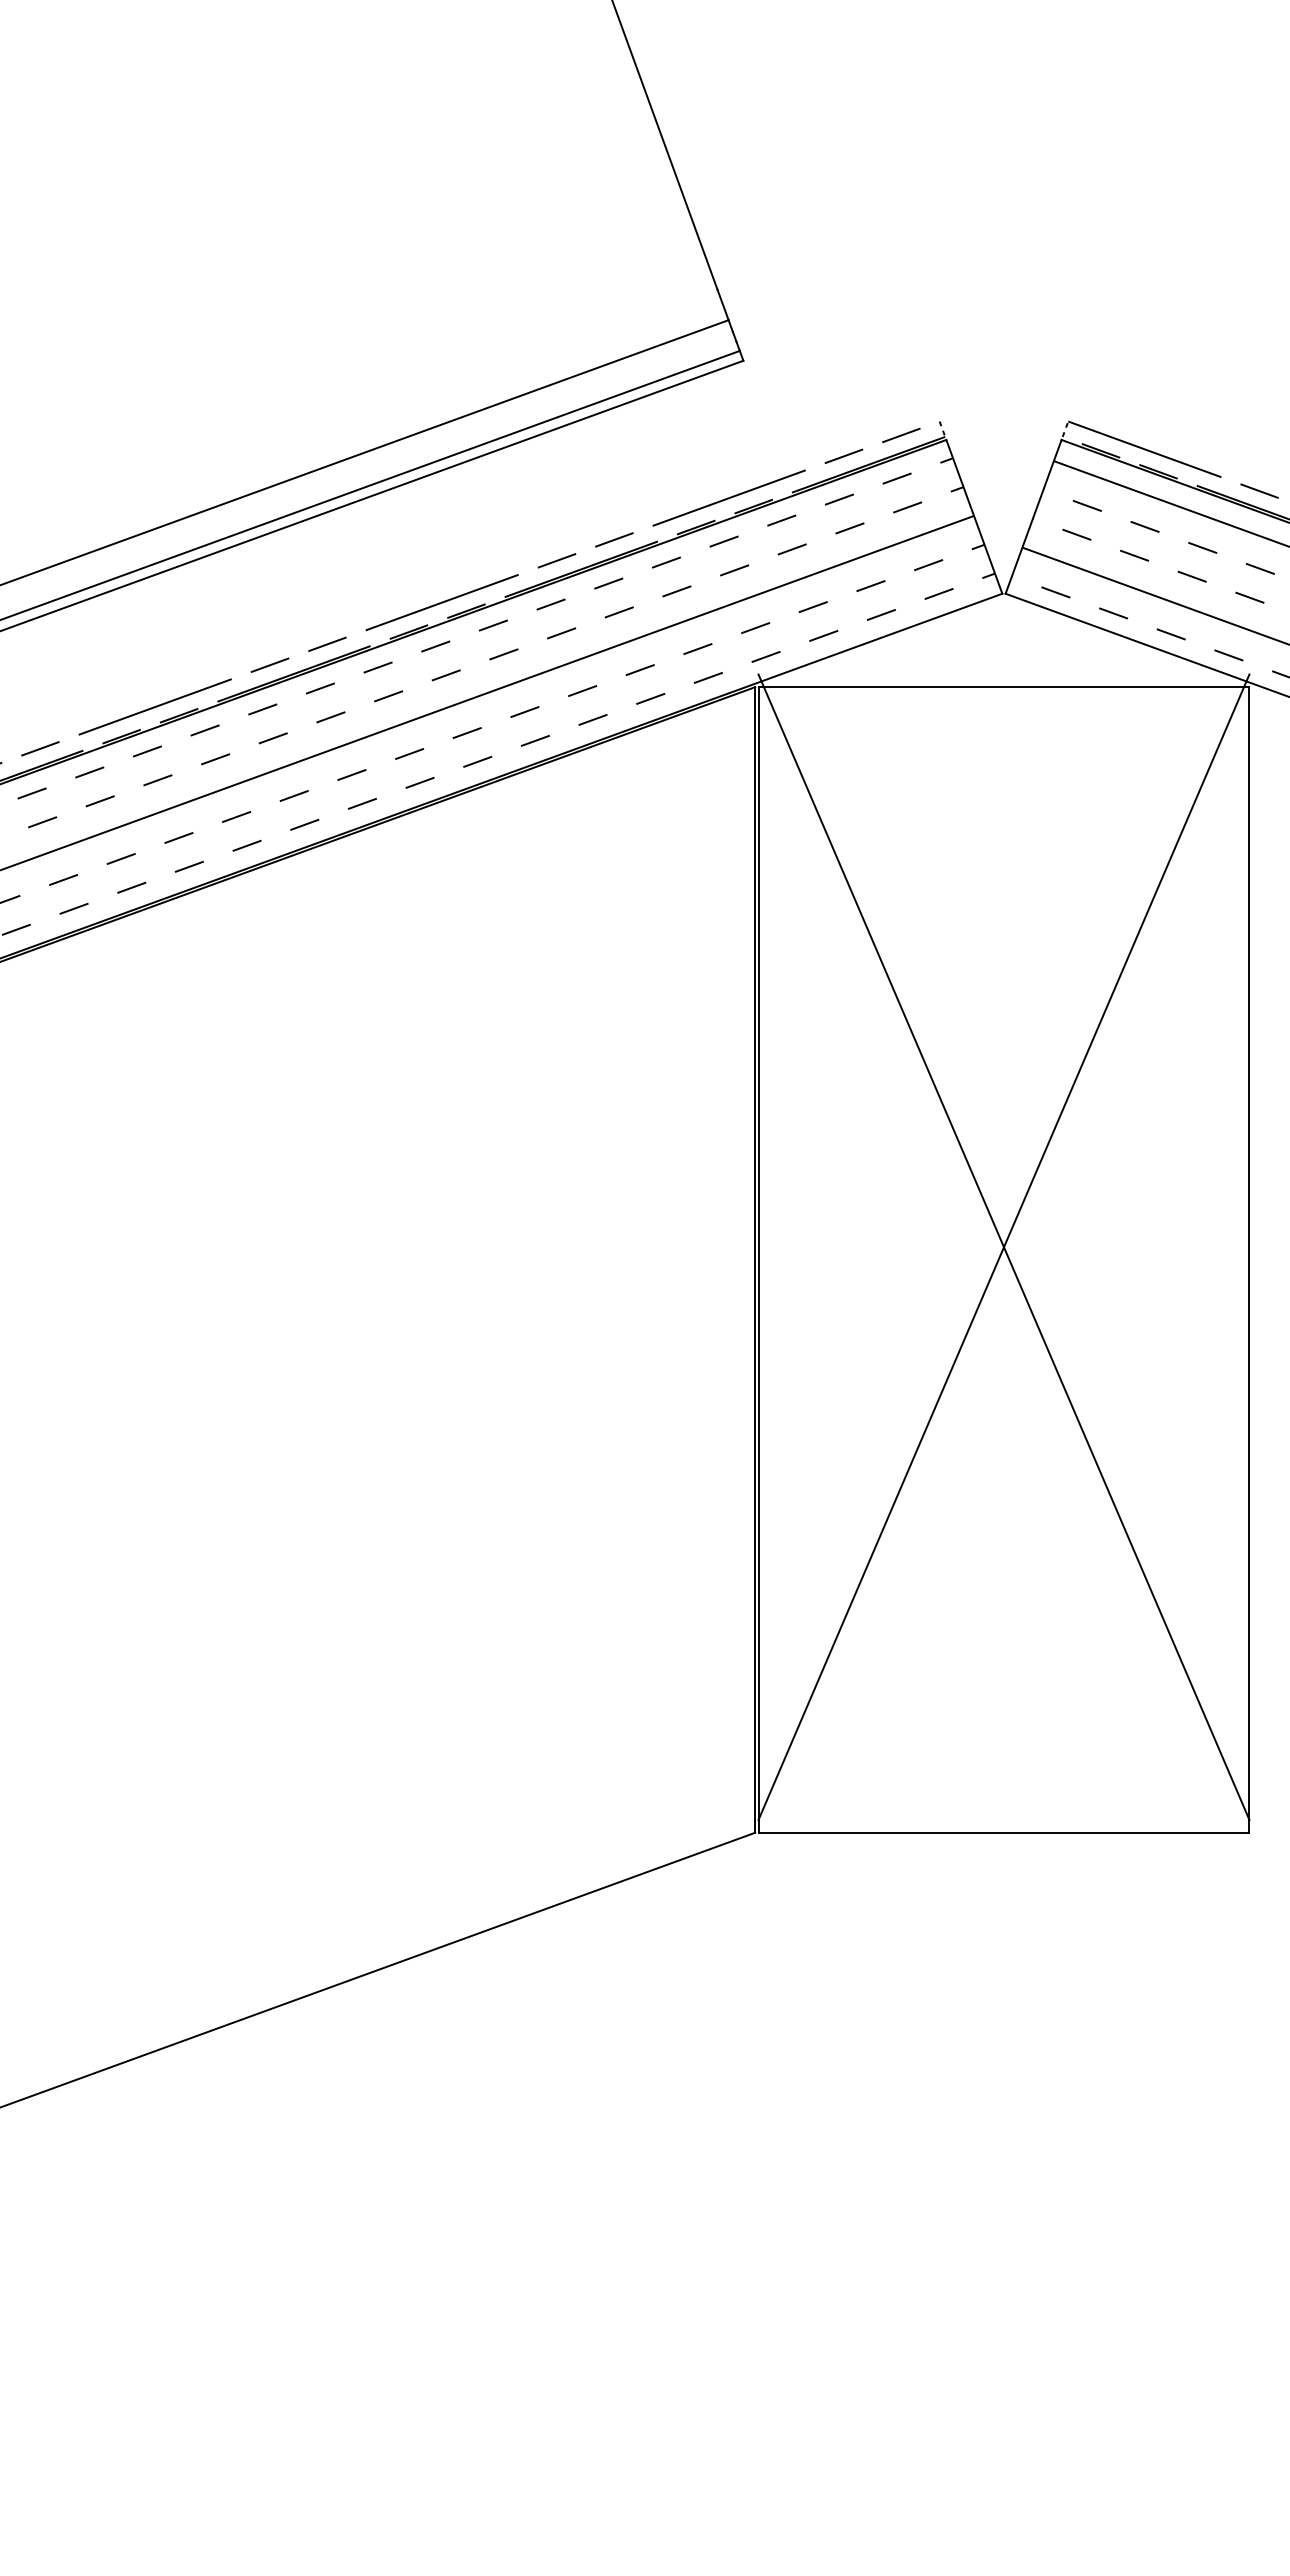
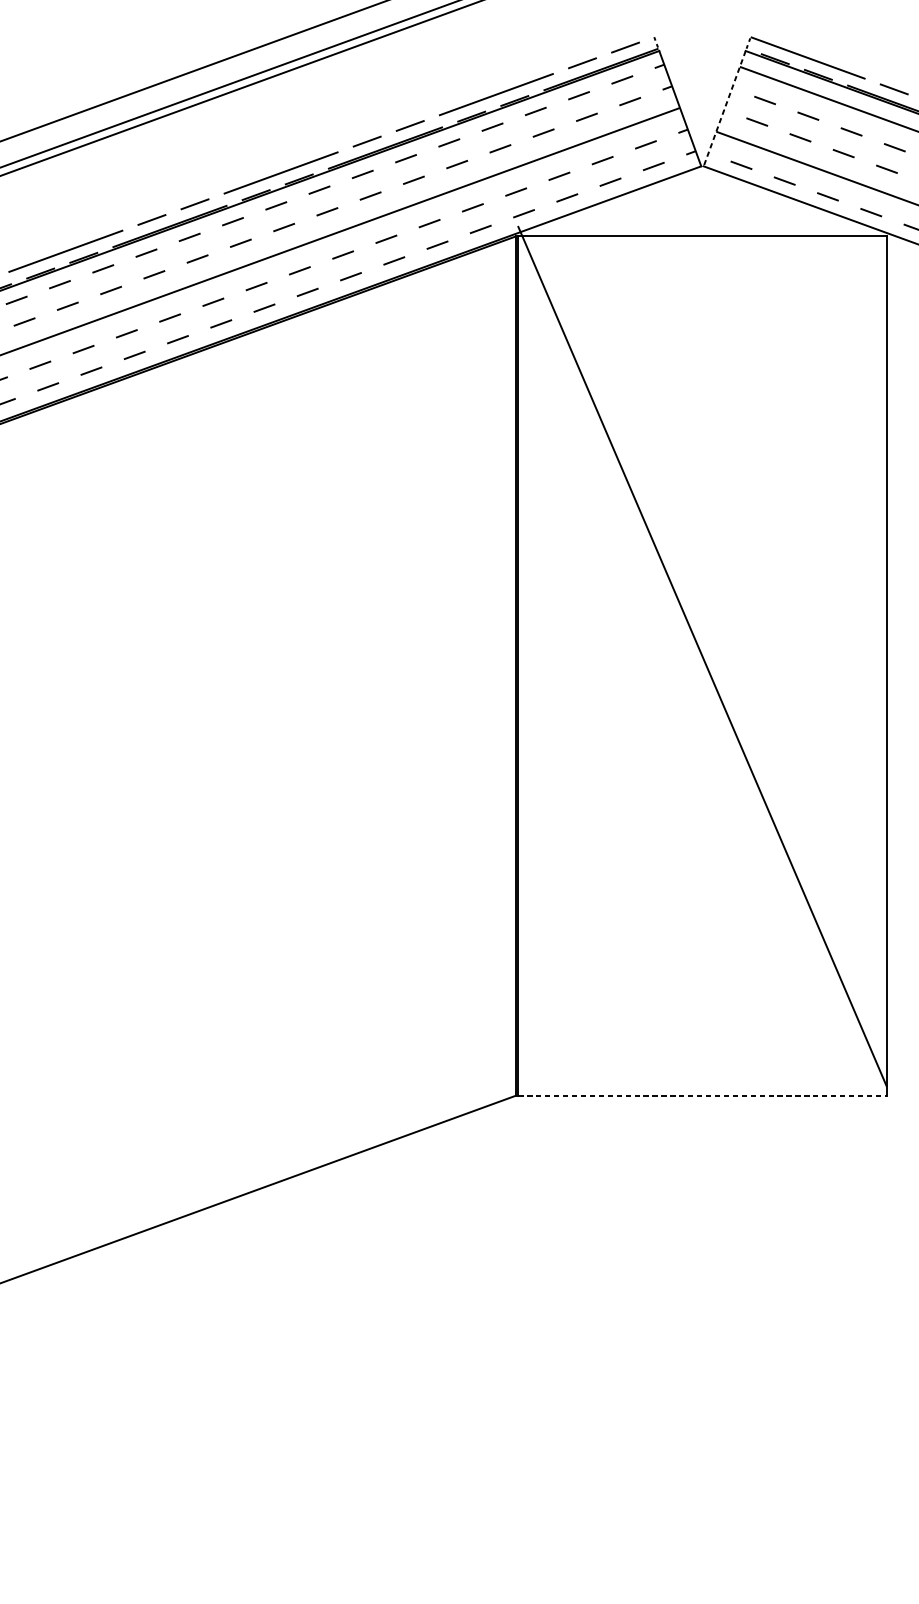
line: (1033, 516) -> (724, 108), solid -> dashed
line: (1003, 1247) -> (702, 656), removed
line: (1004, 1832) -> (702, 1095), solid -> dashed

